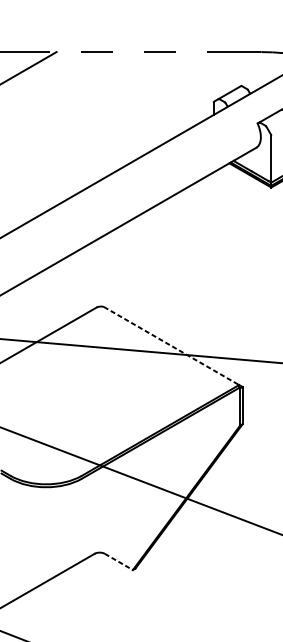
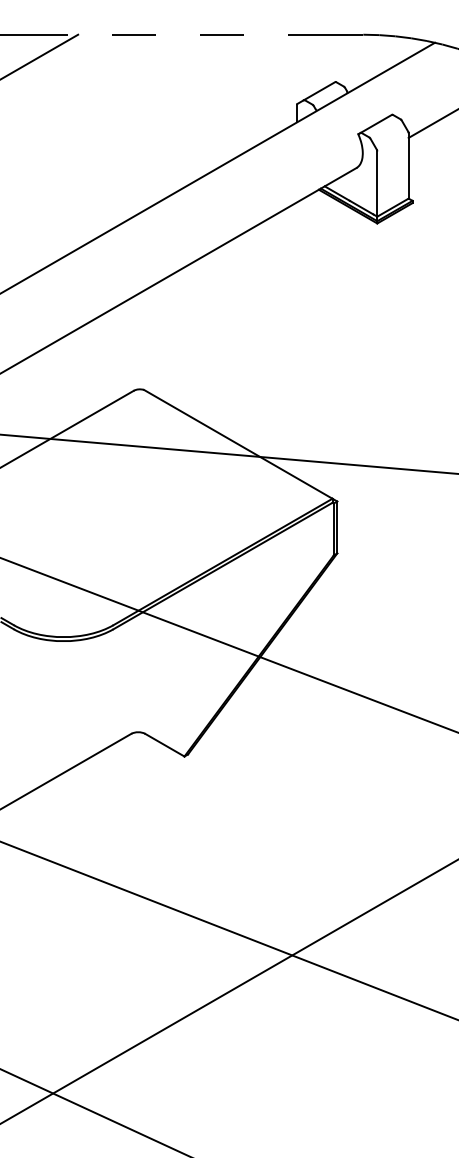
line: (171, 346) -> (238, 444), dashed -> solid
line: (118, 562) -> (164, 745), dashed -> solid

